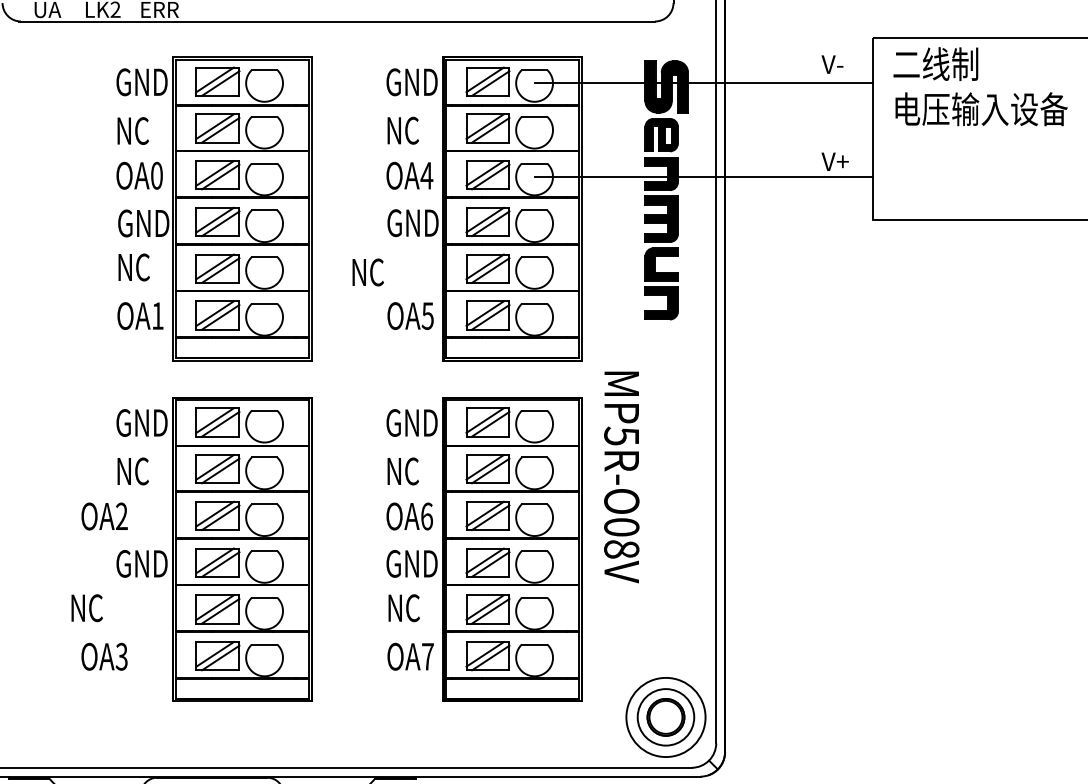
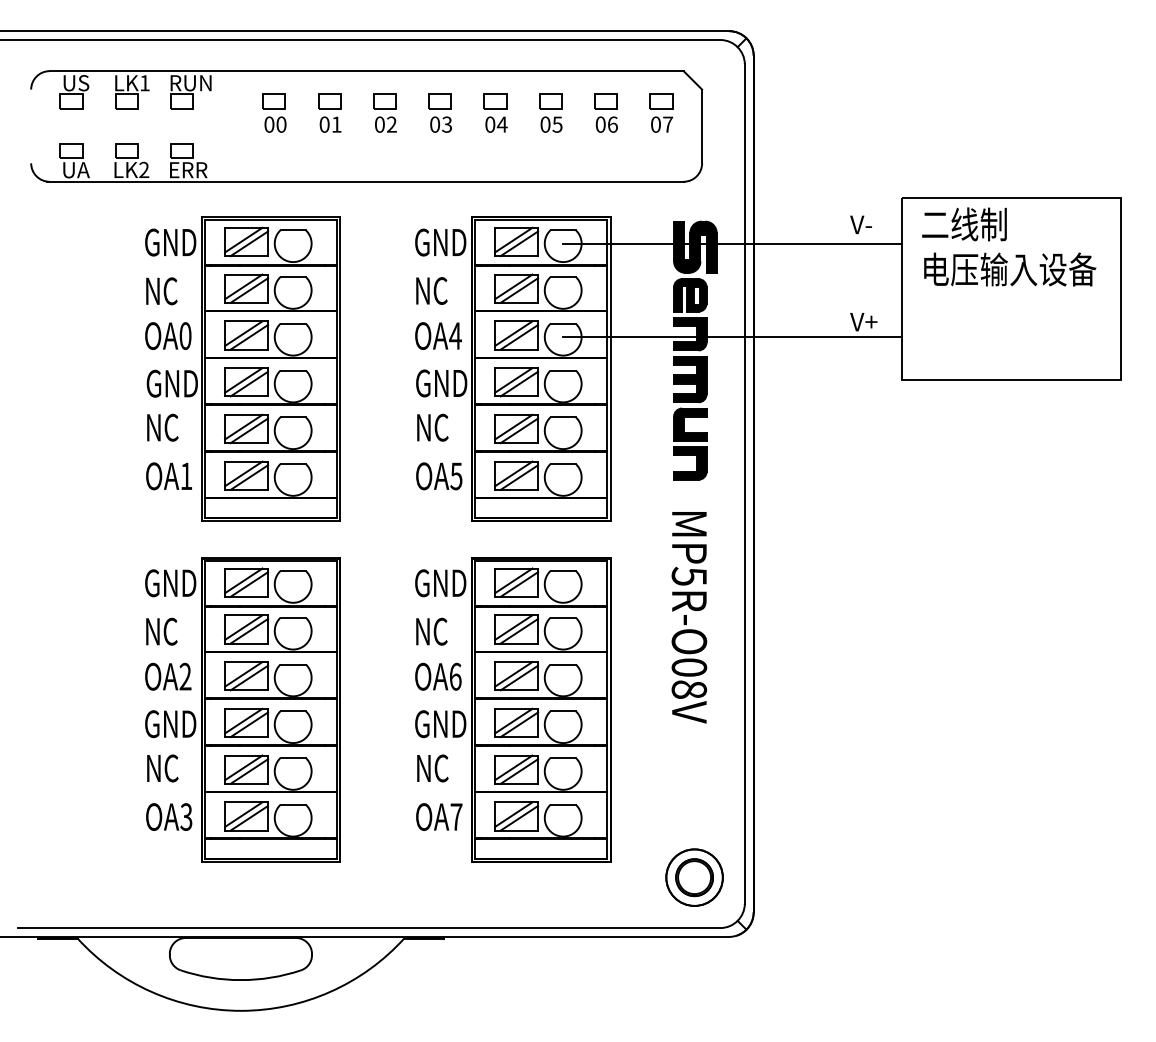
text: (367, 272) -> (432, 427), moved
text: (621, 477) -> (689, 617), moved
text: (104, 516) -> (168, 676), moved
text: (86, 608) -> (162, 768), moved
text: (104, 656) -> (169, 816), moved
circle: (665, 717) -> (694, 877), size x0.71

